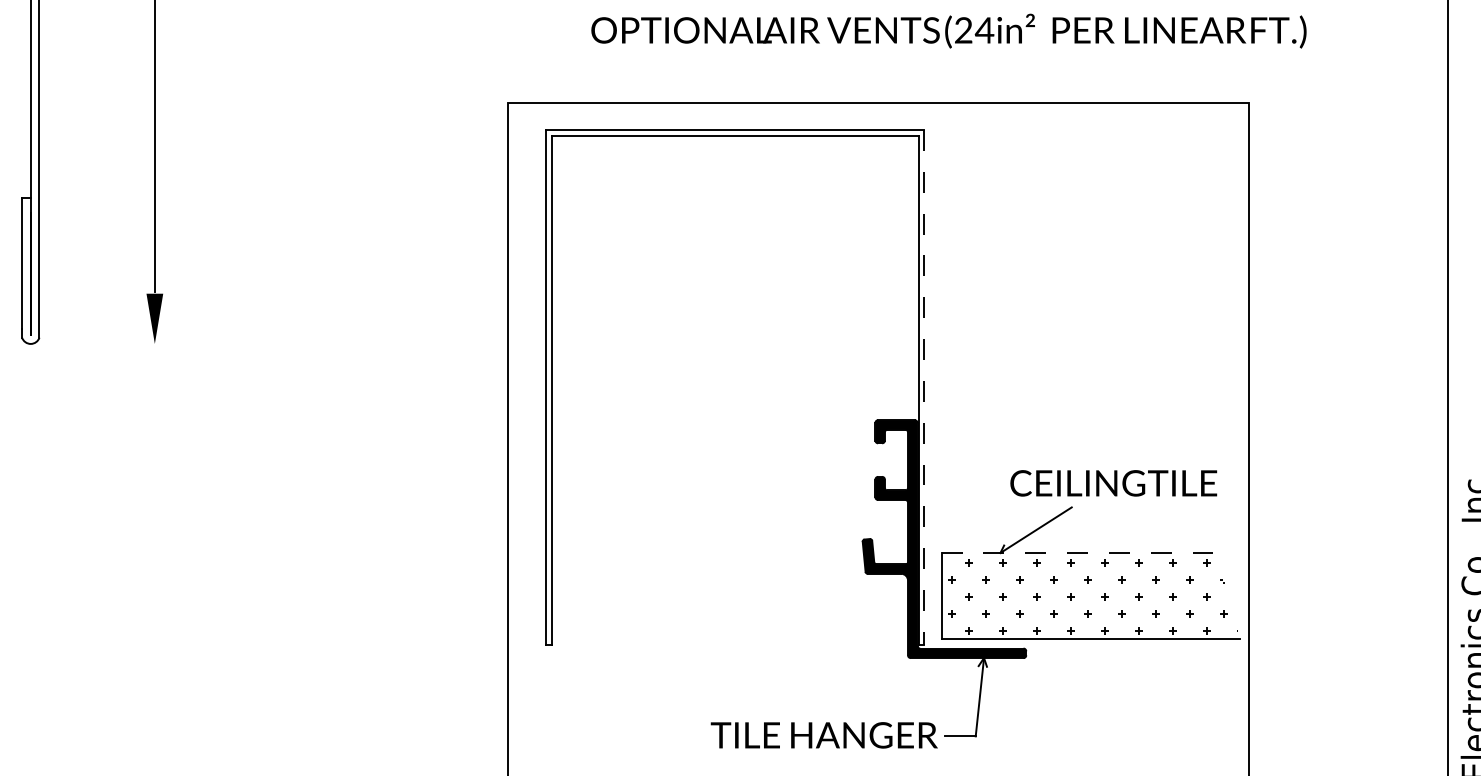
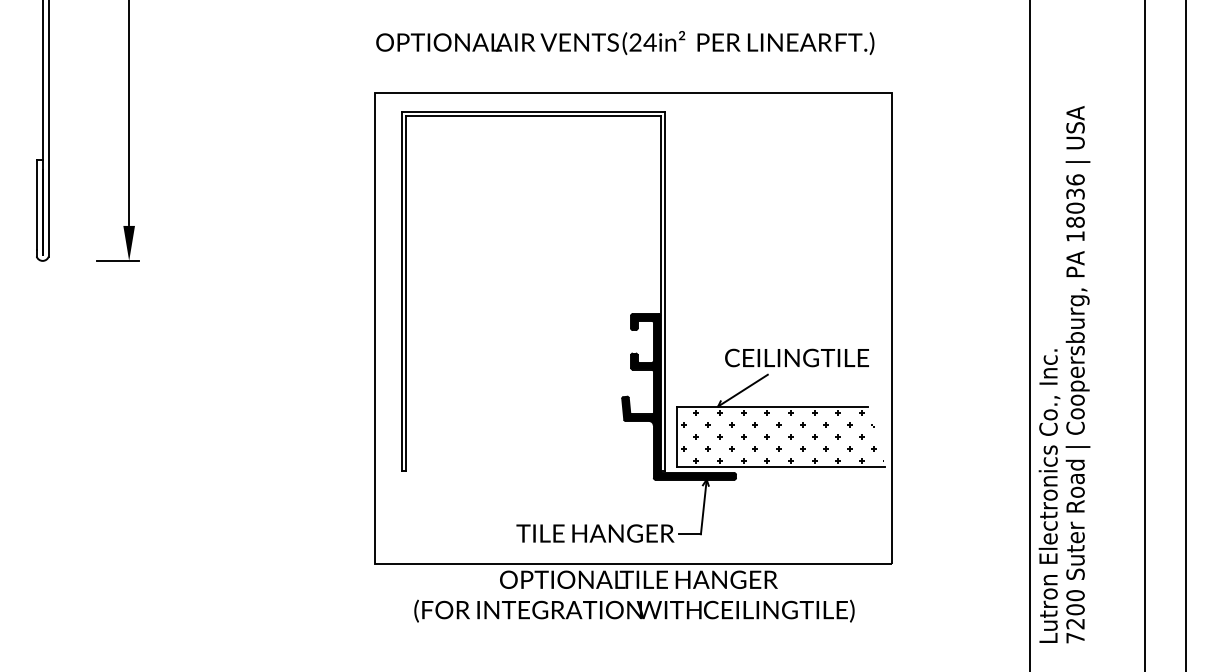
text: (949, 31) -> (625, 43), moved
line: (138, 343) -> (117, 260), added
line: (924, 387) -> (665, 291), dashed -> solid
line: (1079, 552) -> (773, 406), dashed -> solid

